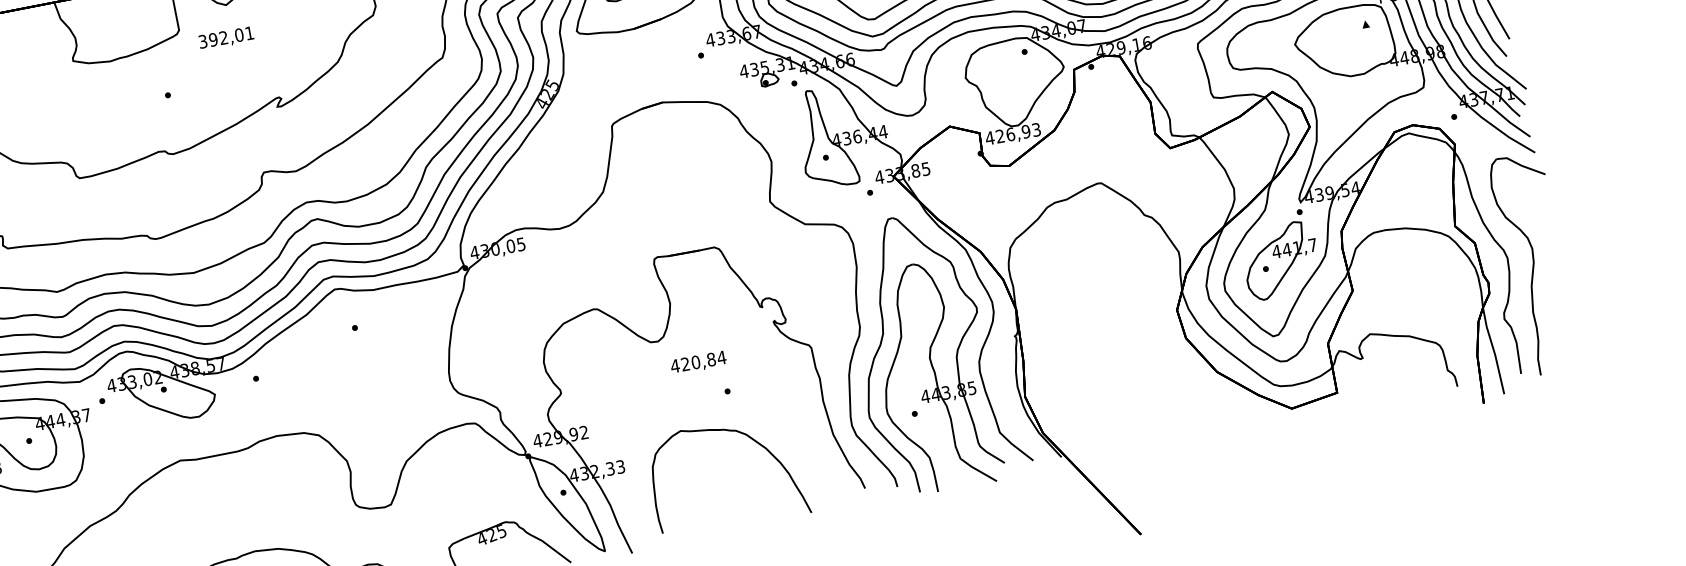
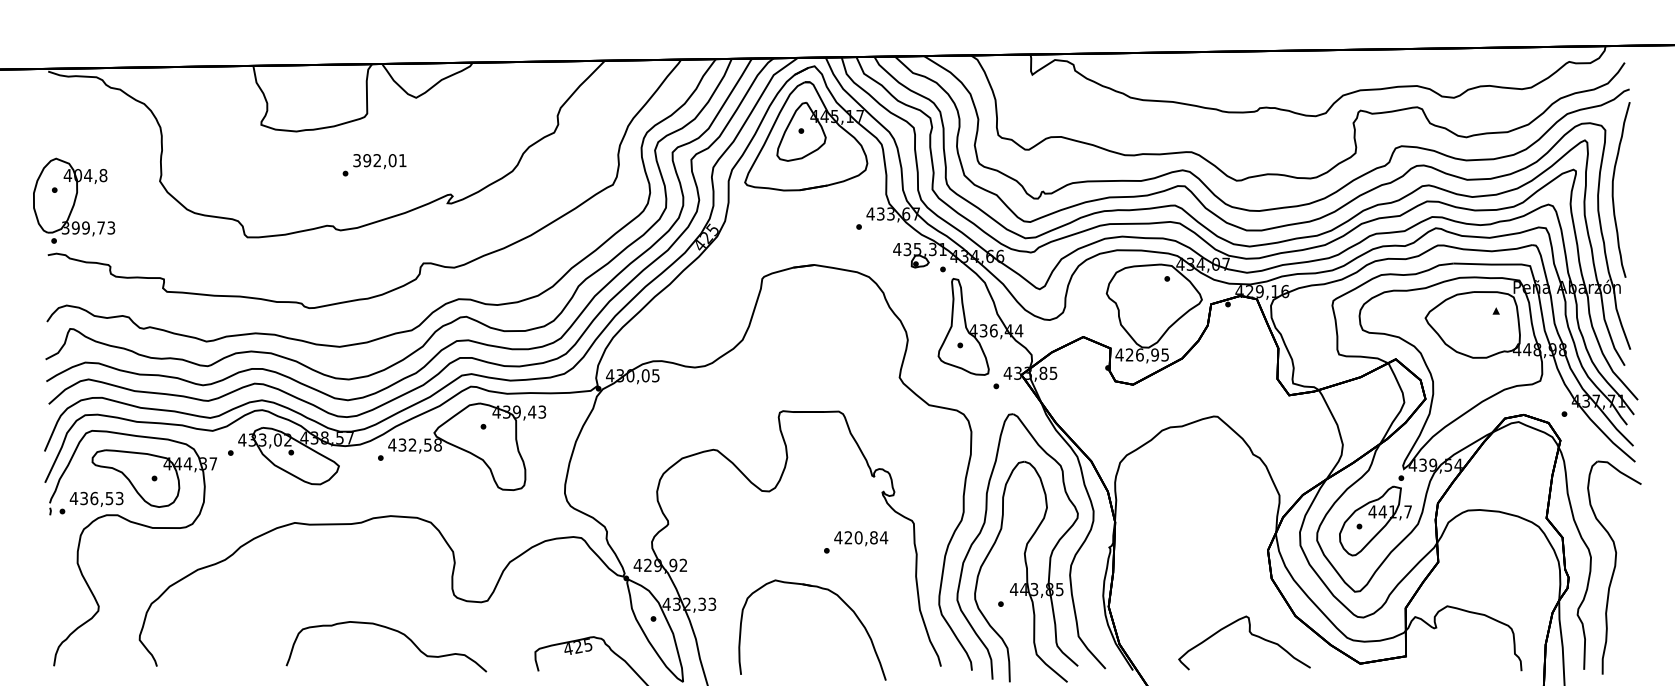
text: (226, 38) -> (379, 161), moved
text: (1035, 129) -> (1164, 354), 426,93 -> 426,95
part: (342, 351) -> (467, 446), added
text: (698, 362) -> (861, 538), moved
curve: (1175, 399) -> (1251, 635), added

